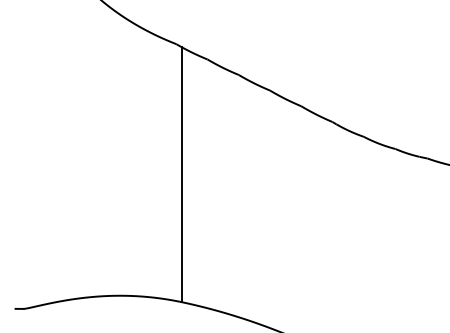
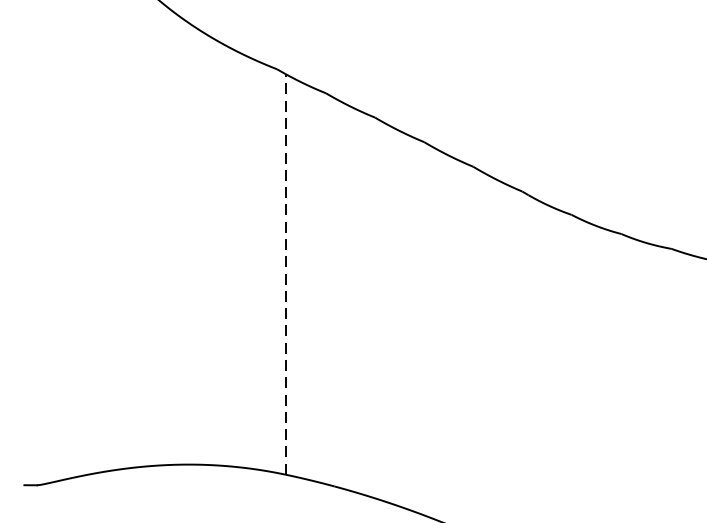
line: (181, 174) -> (285, 274), solid -> dashed

